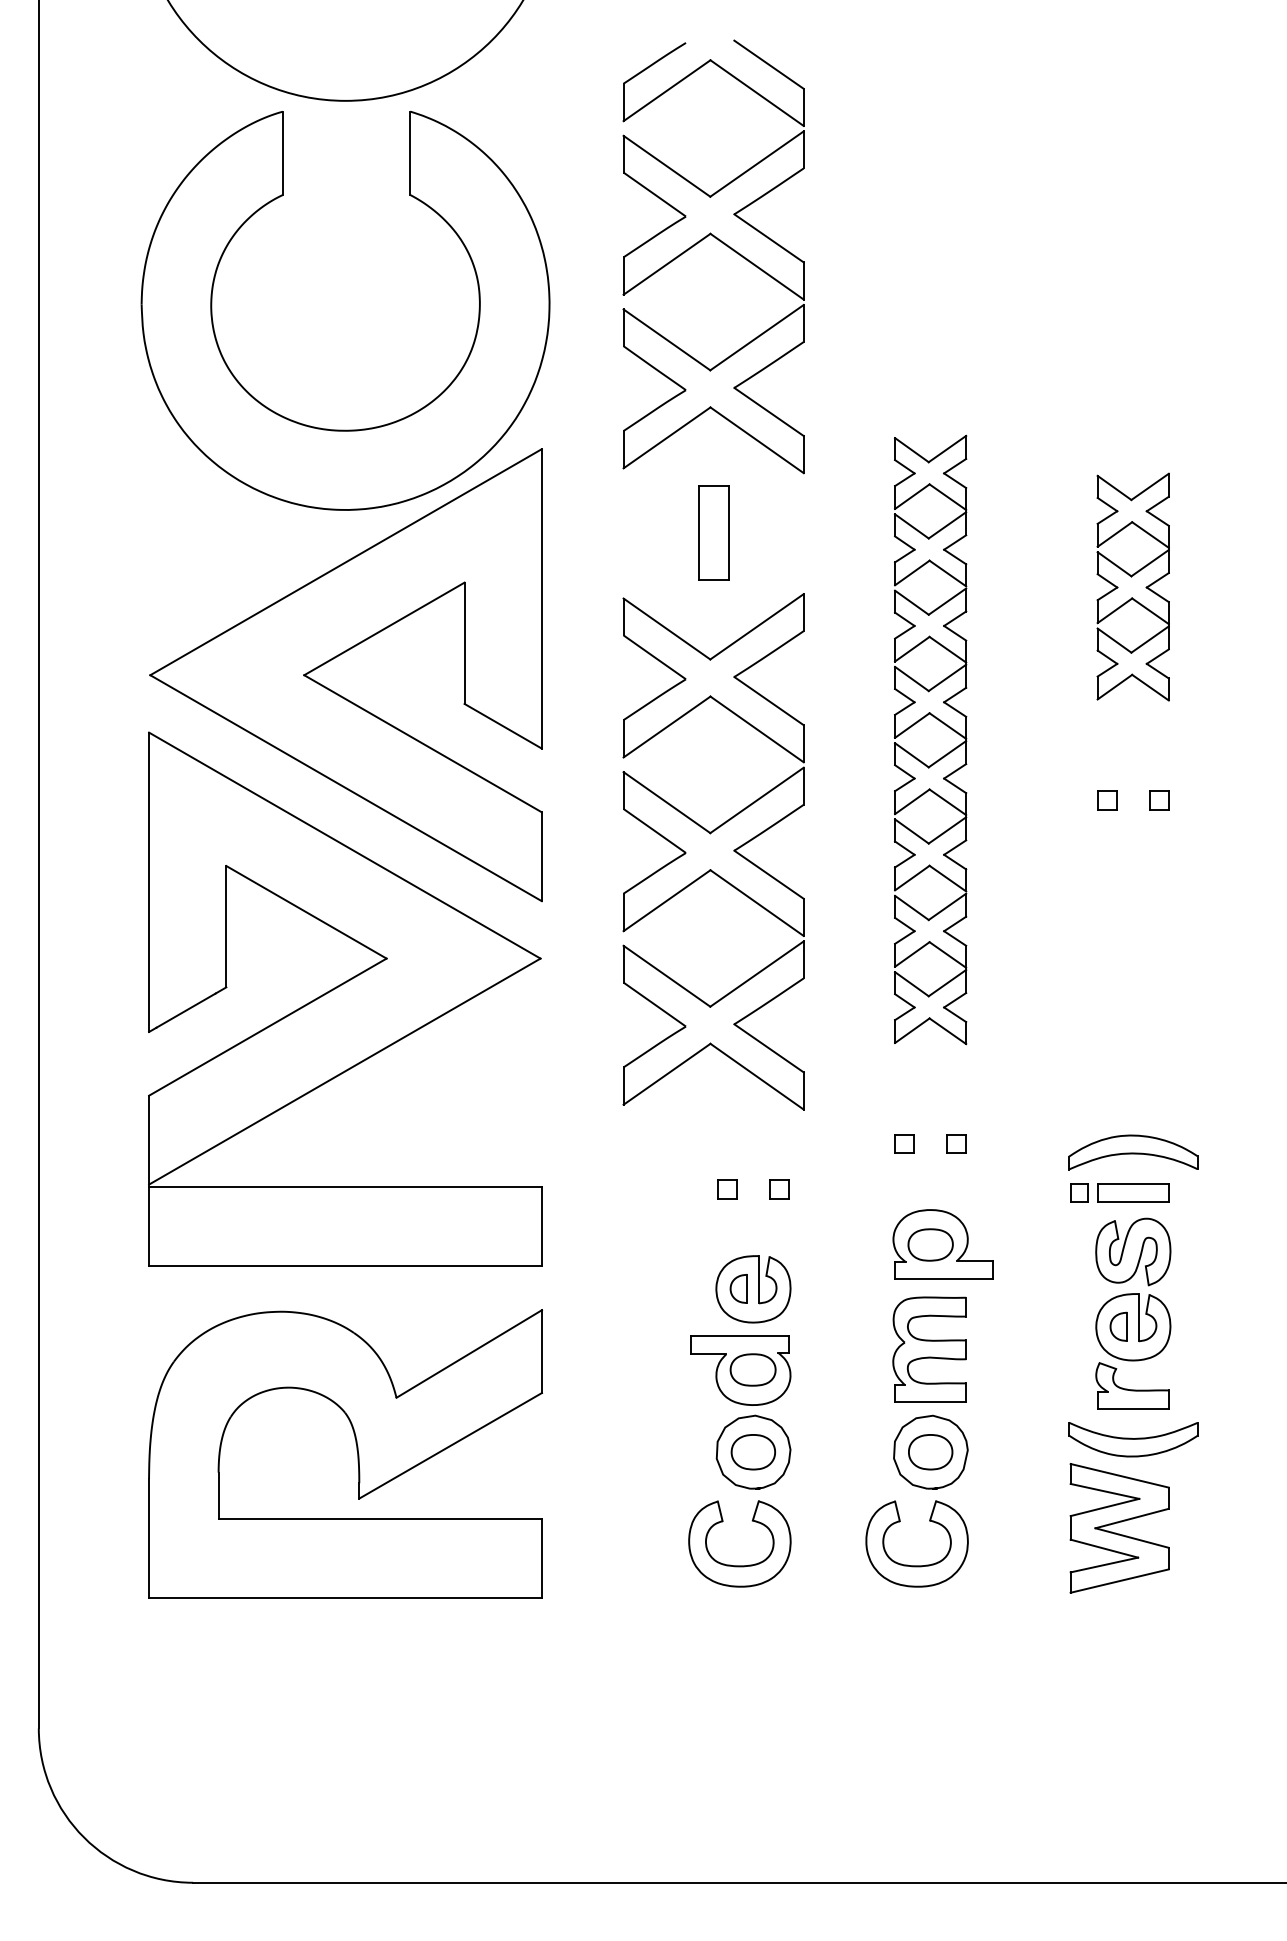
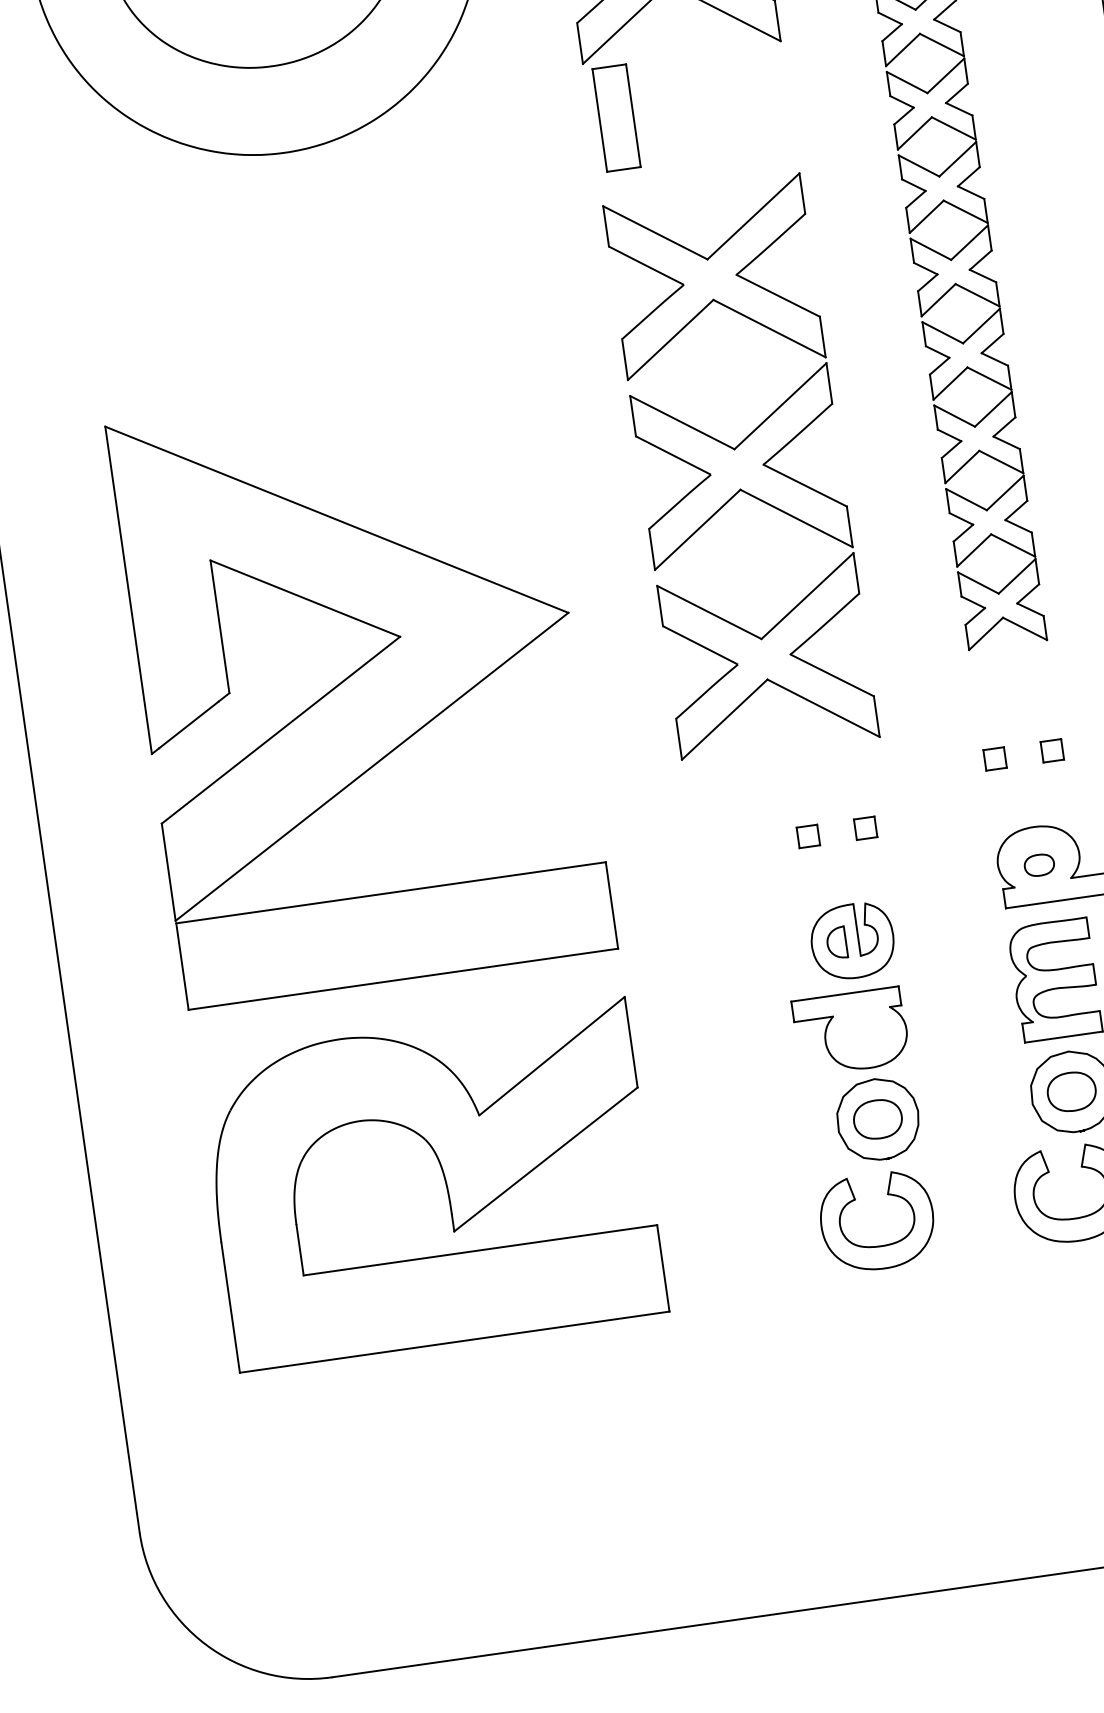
part: (713, 532) -> (616, 117), moved
part: (336, 692) -> (303, 353), removed
part: (930, 1244) -> (1039, 864), size x0.6
part: (752, 1369) -> (864, 1029), removed

